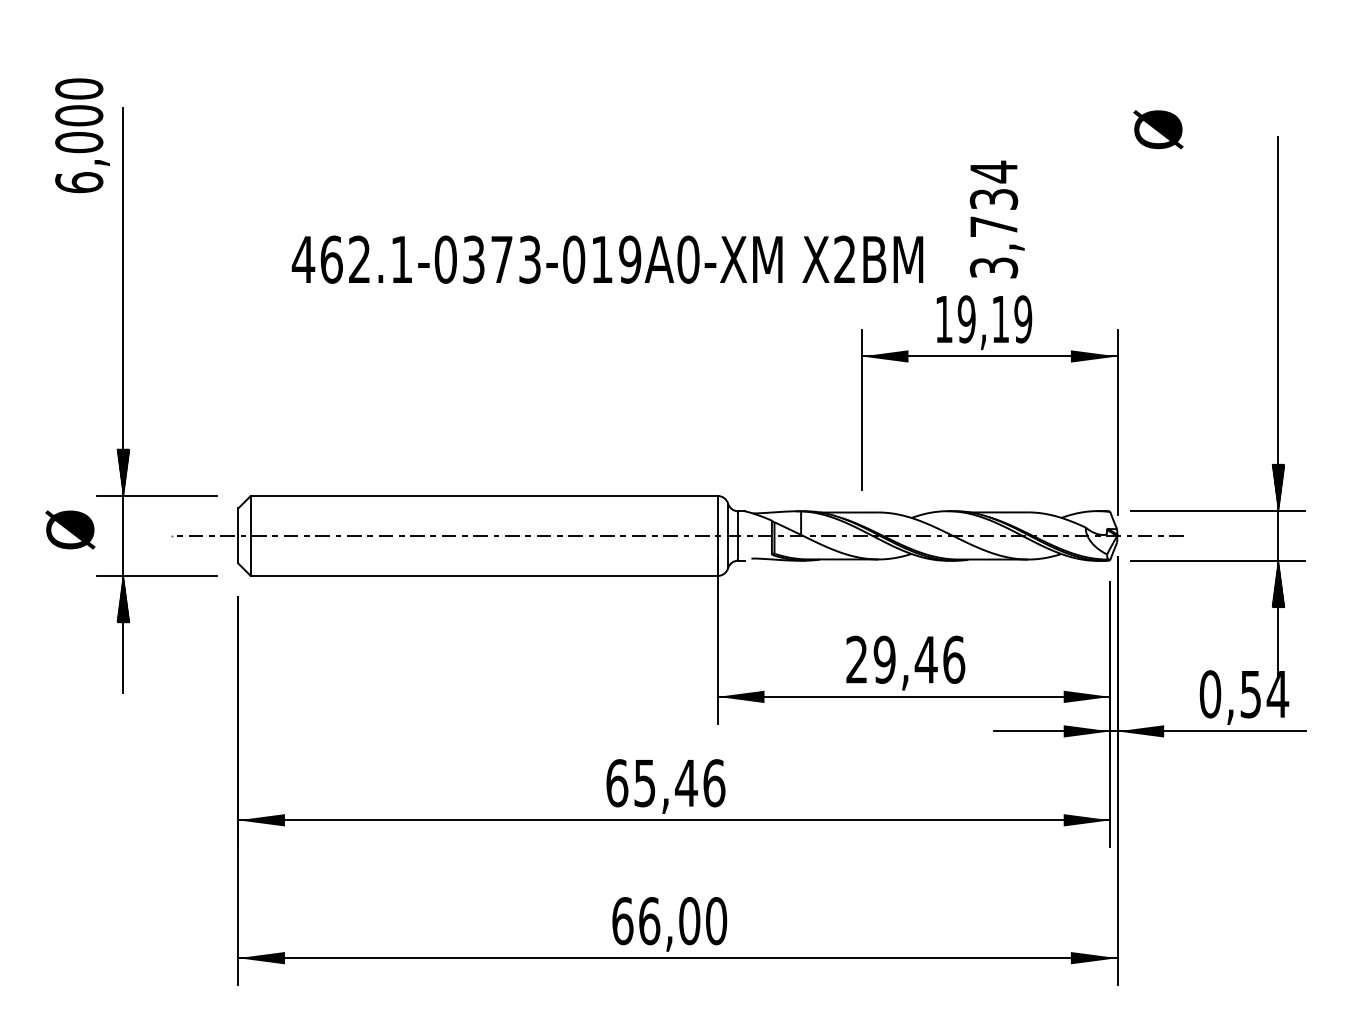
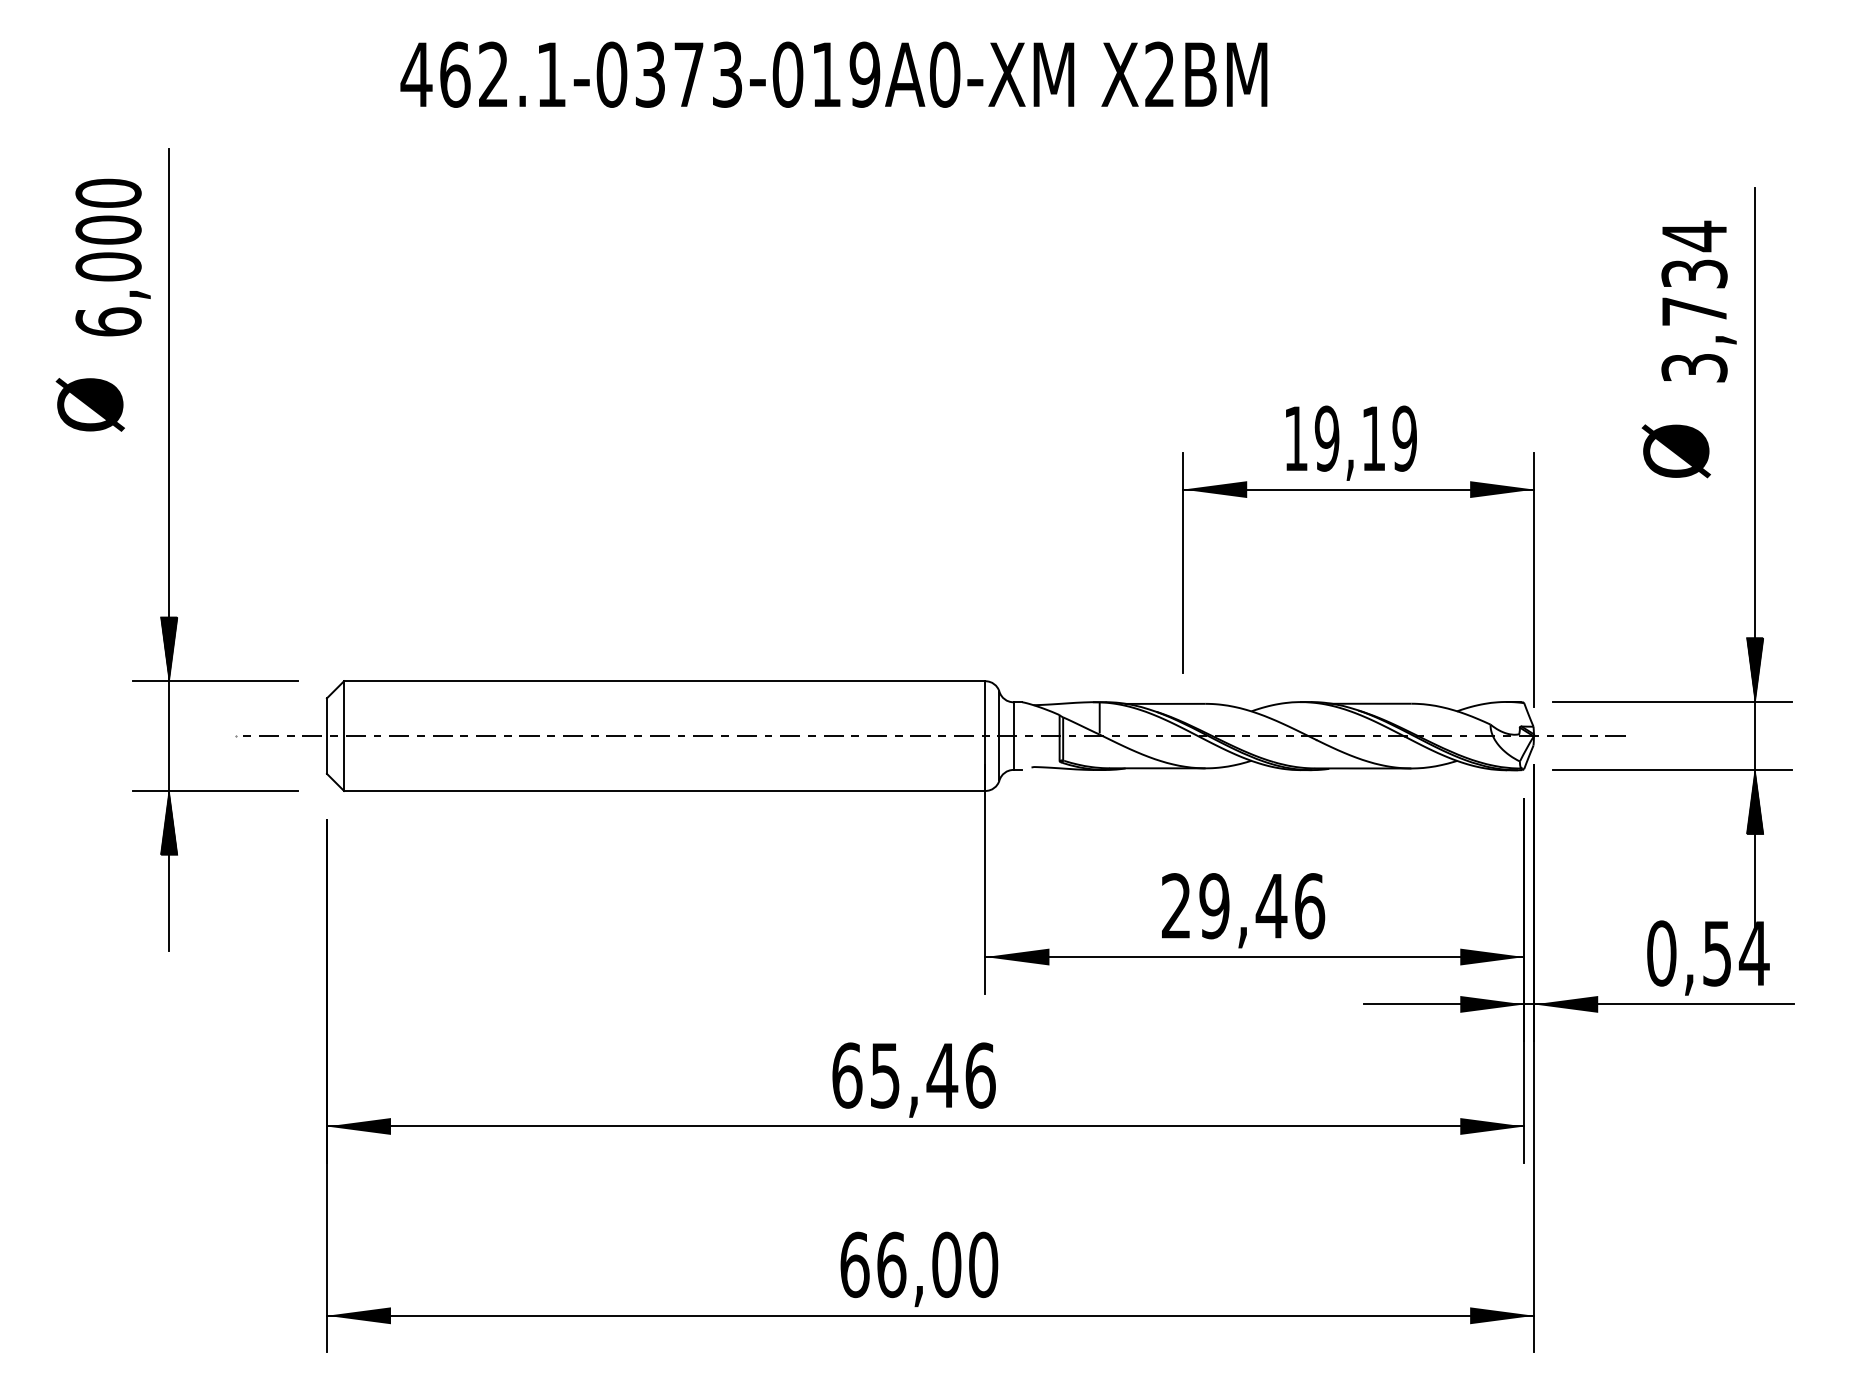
text: (1157, 129) -> (1675, 451), moved
text: (82, 135) -> (112, 257), moved
text: (996, 219) -> (1698, 301), moved
text: (607, 259) -> (833, 74), moved
text: (69, 529) -> (89, 404), moved

